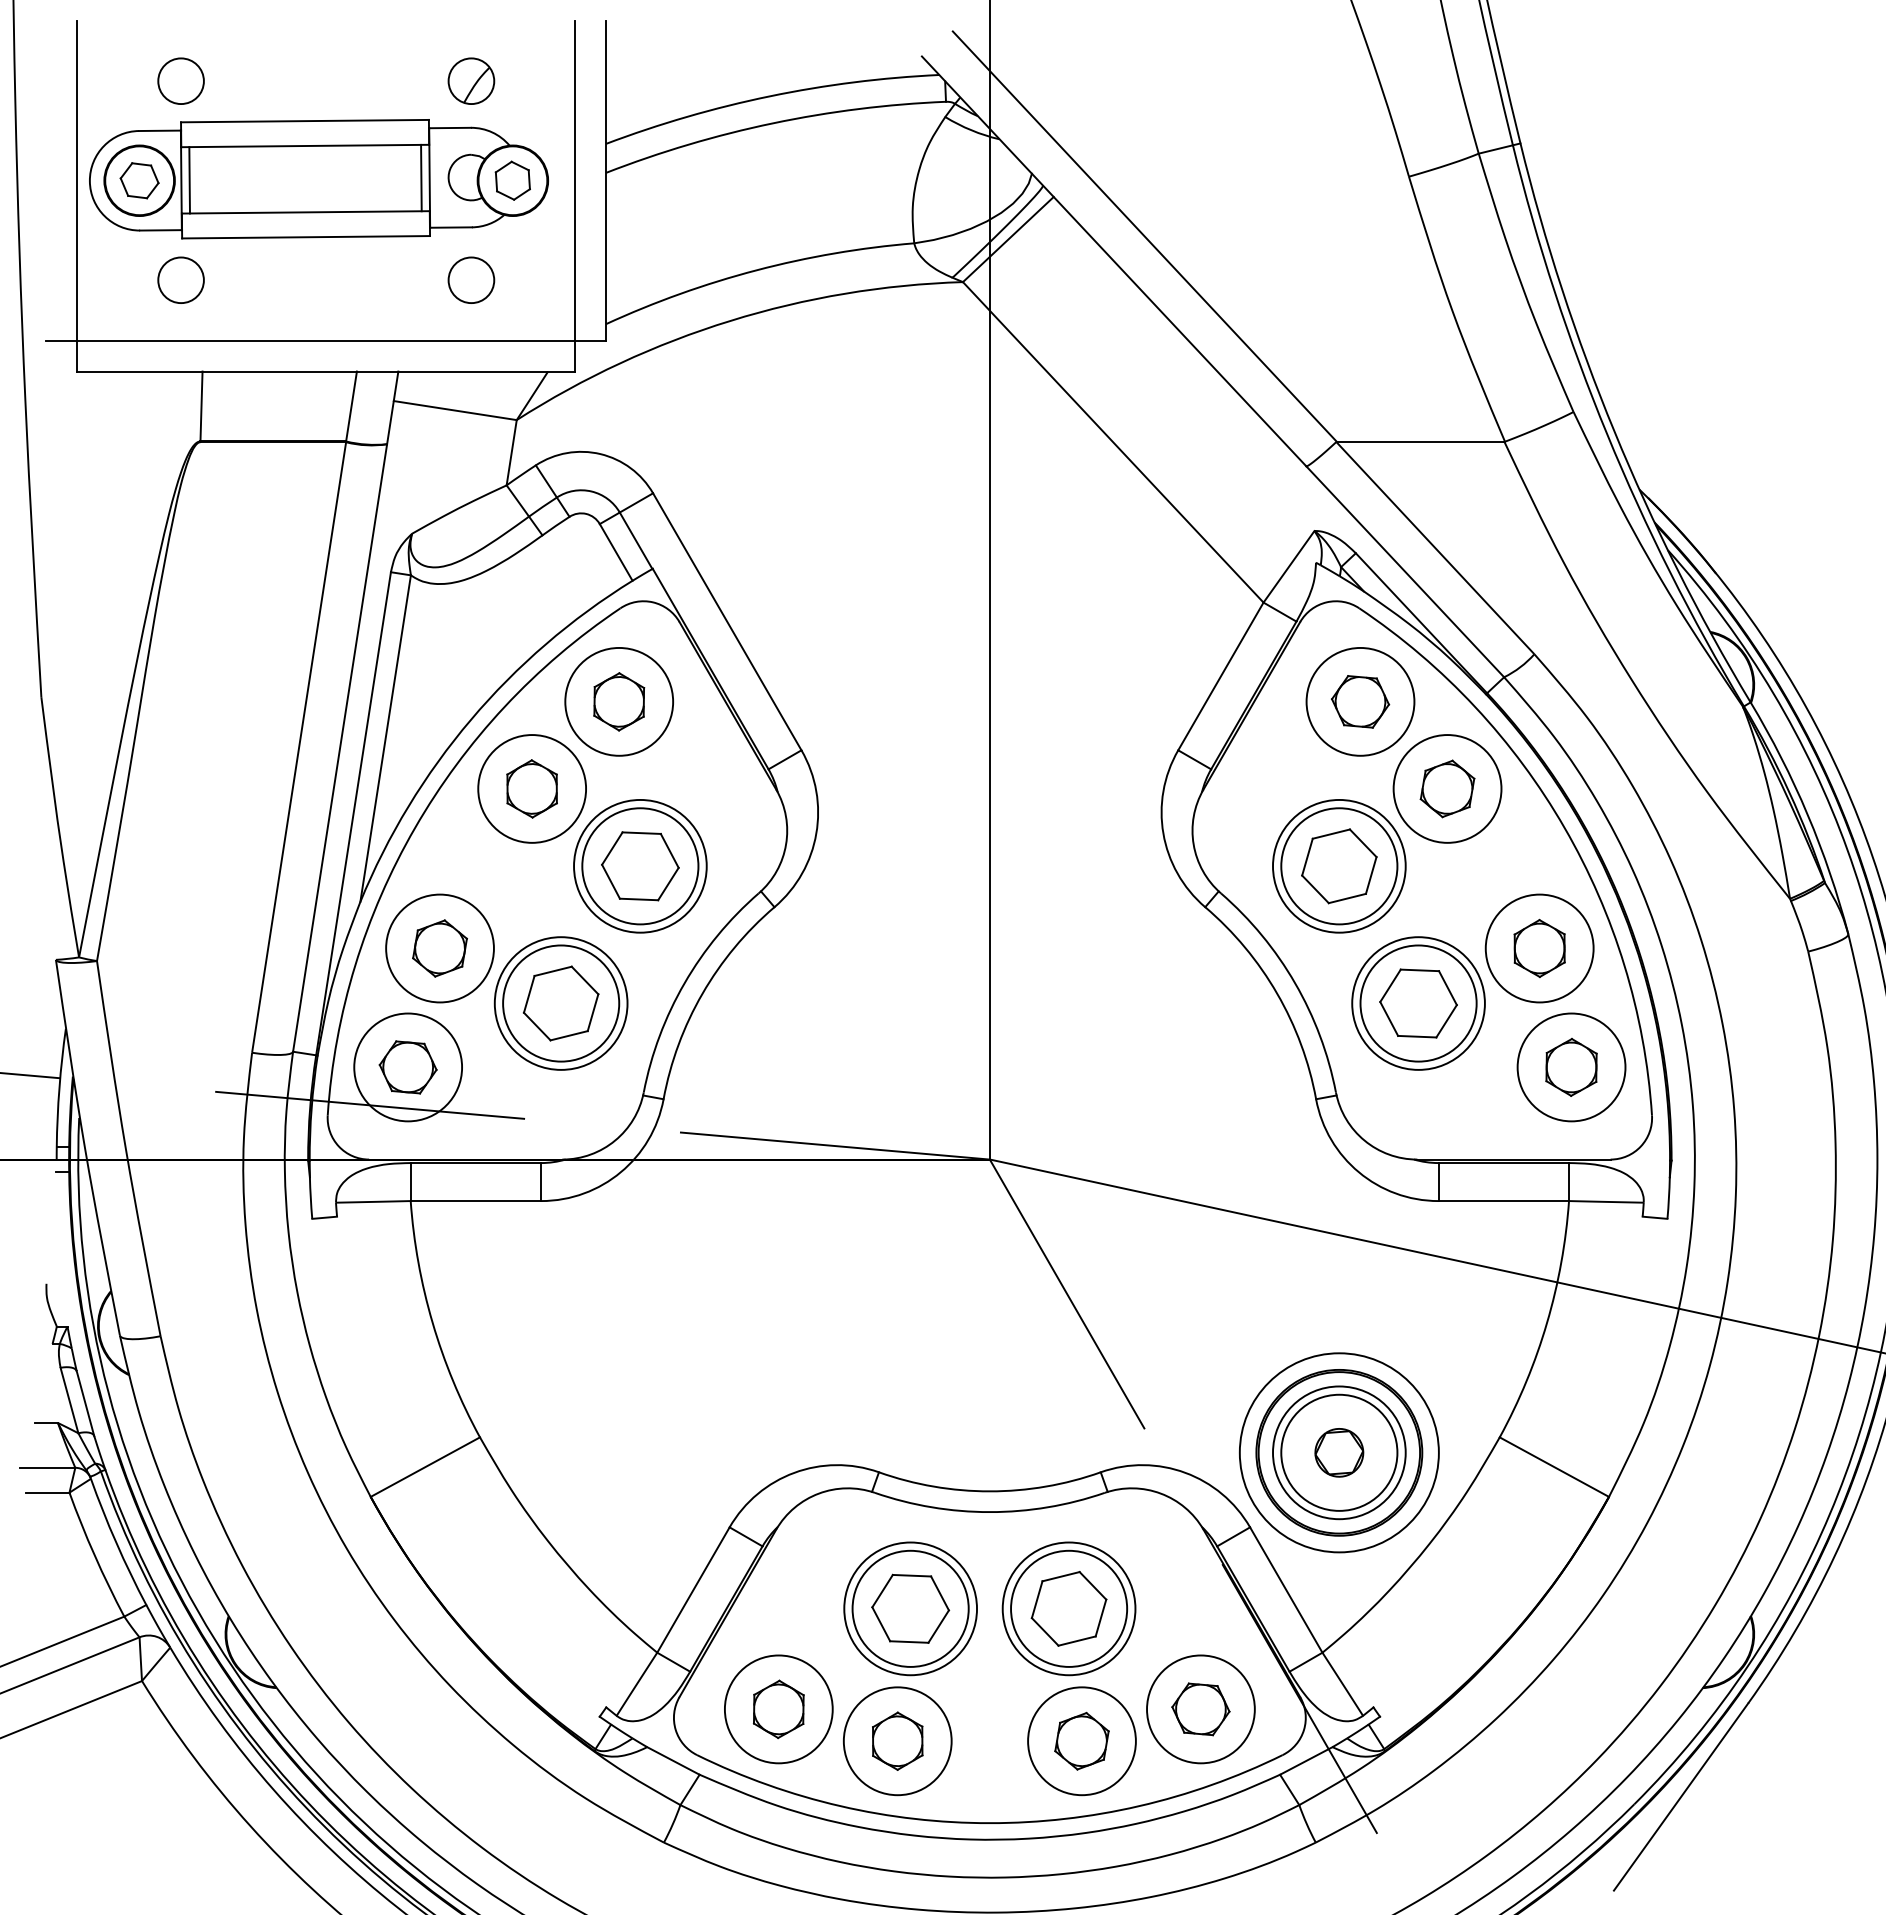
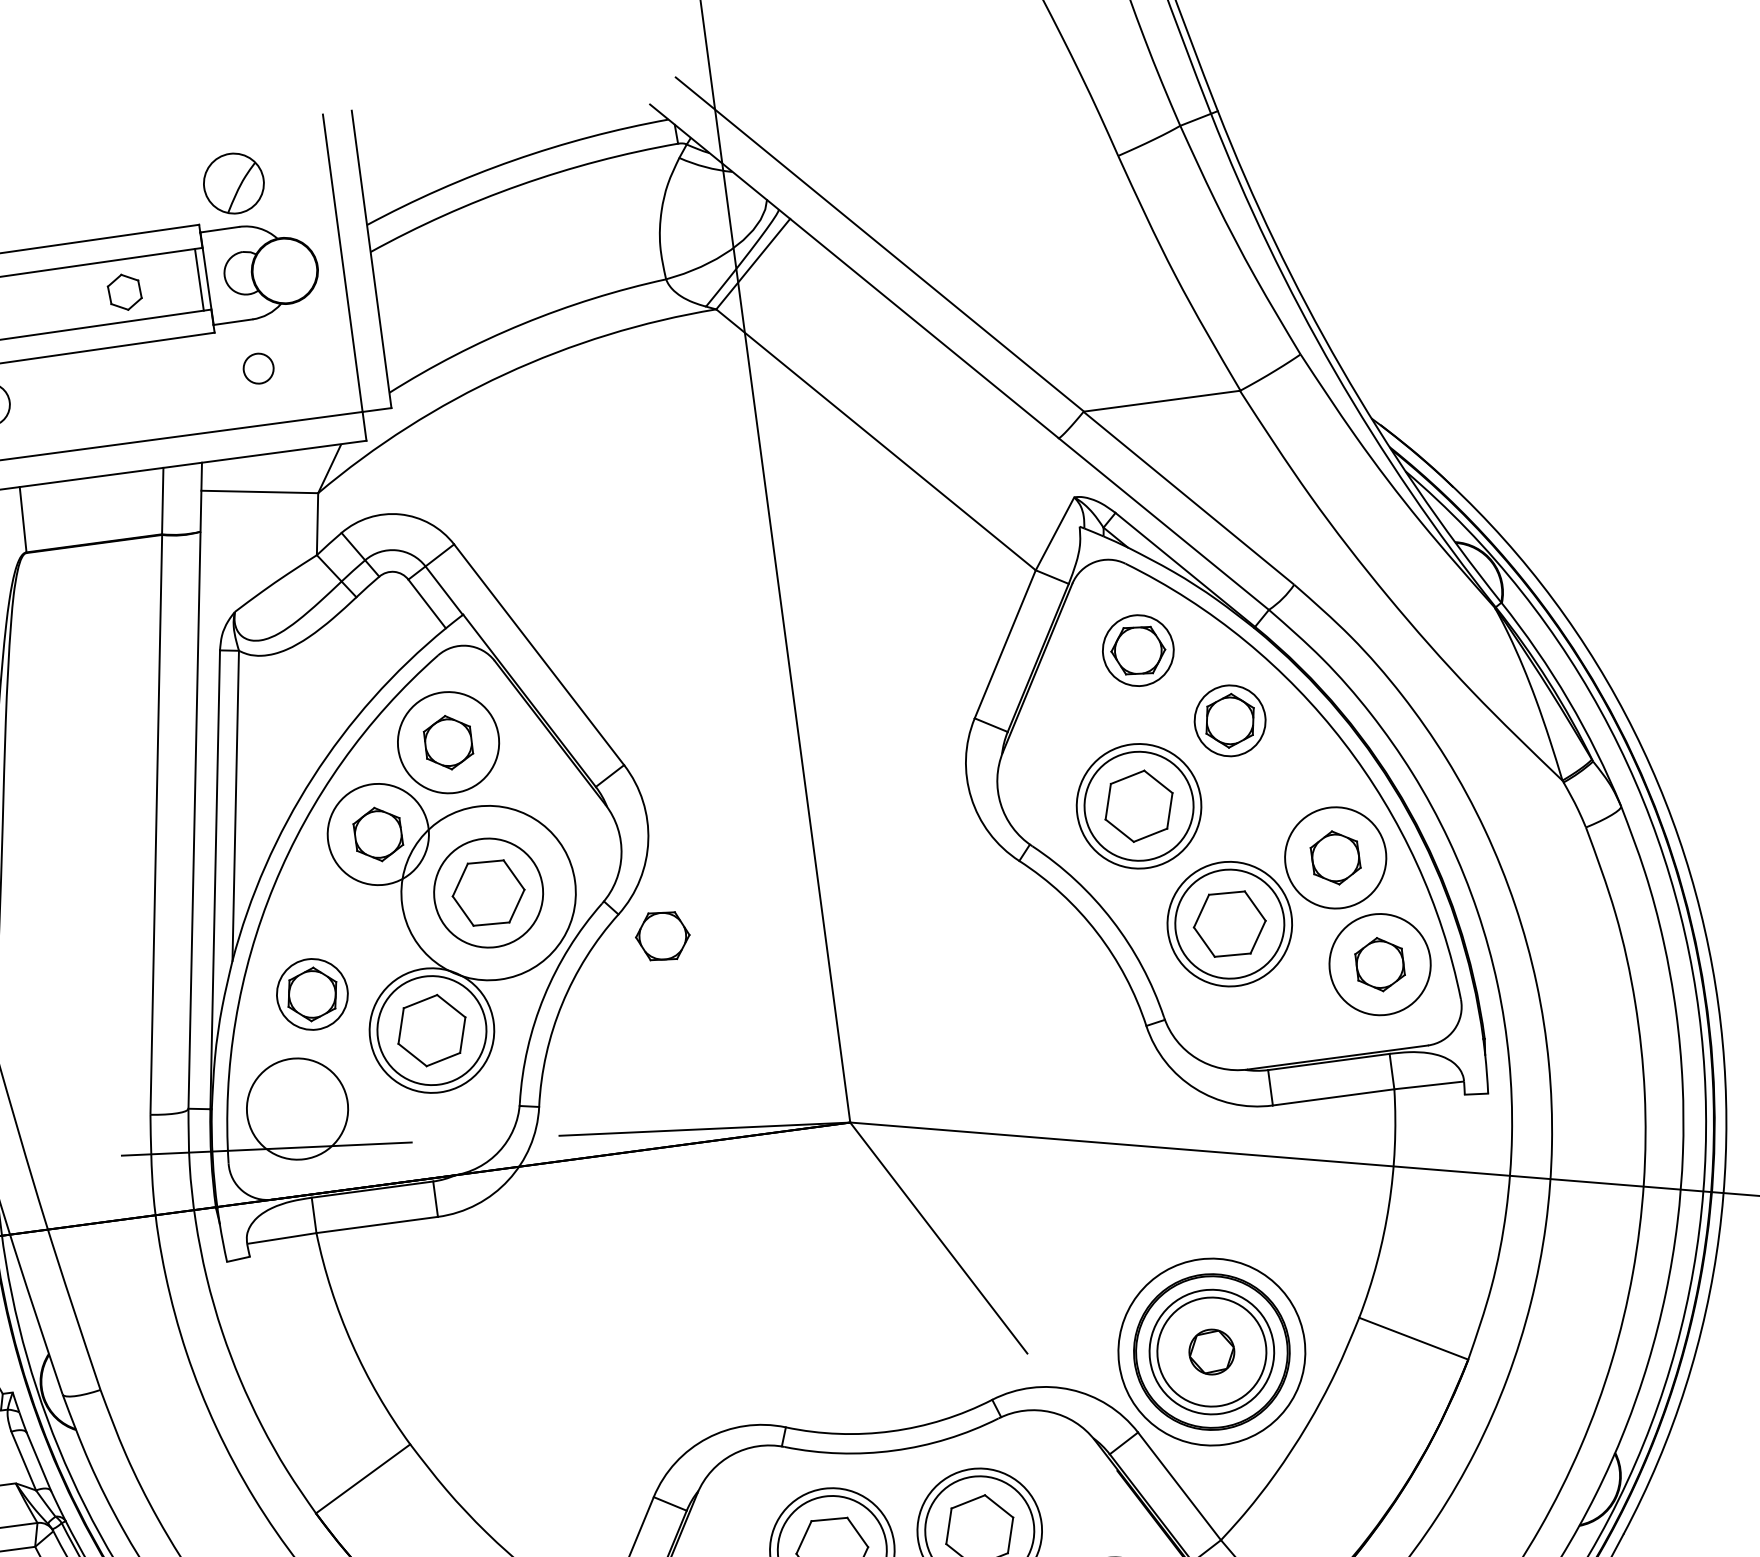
part: (471, 80) -> (233, 182), size x1.4
part: (512, 180) -> (124, 292), moved
circle: (471, 279) -> (258, 367), size x0.7
circle: (1360, 701) -> (1138, 650), size x0.7
circle: (1447, 788) -> (1230, 720), size x0.7
circle: (640, 865) -> (488, 892), size x1.4
circle: (439, 948) -> (311, 994), size x0.7
part: (407, 1067) -> (662, 936), moved

